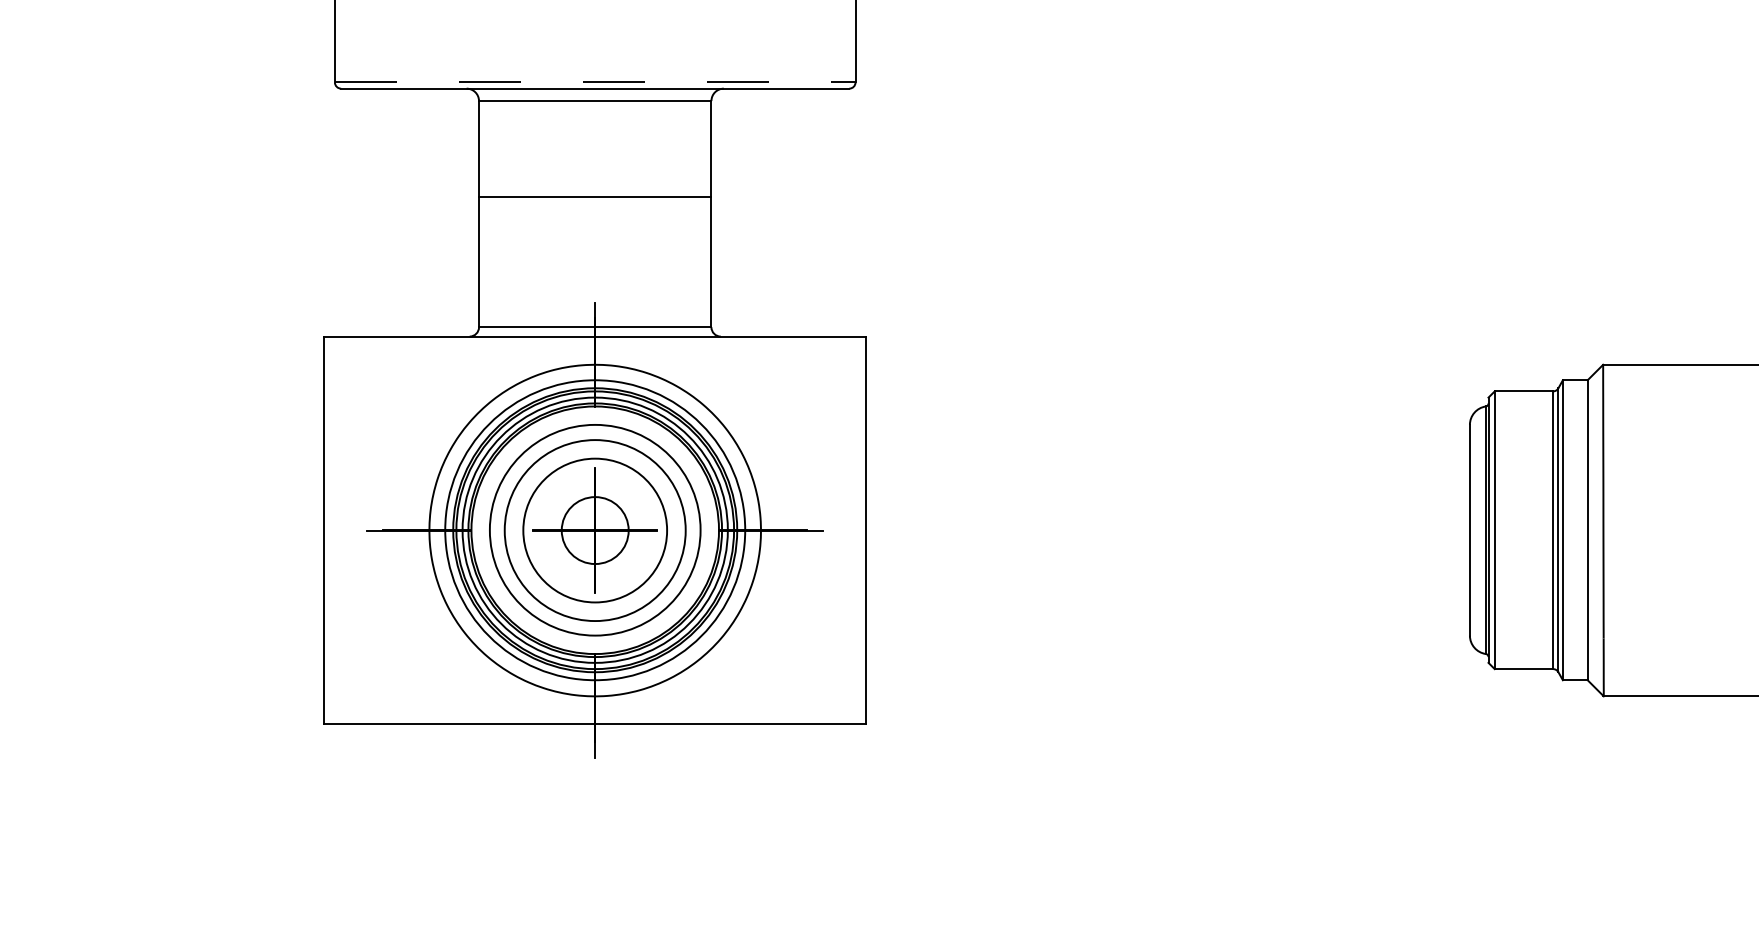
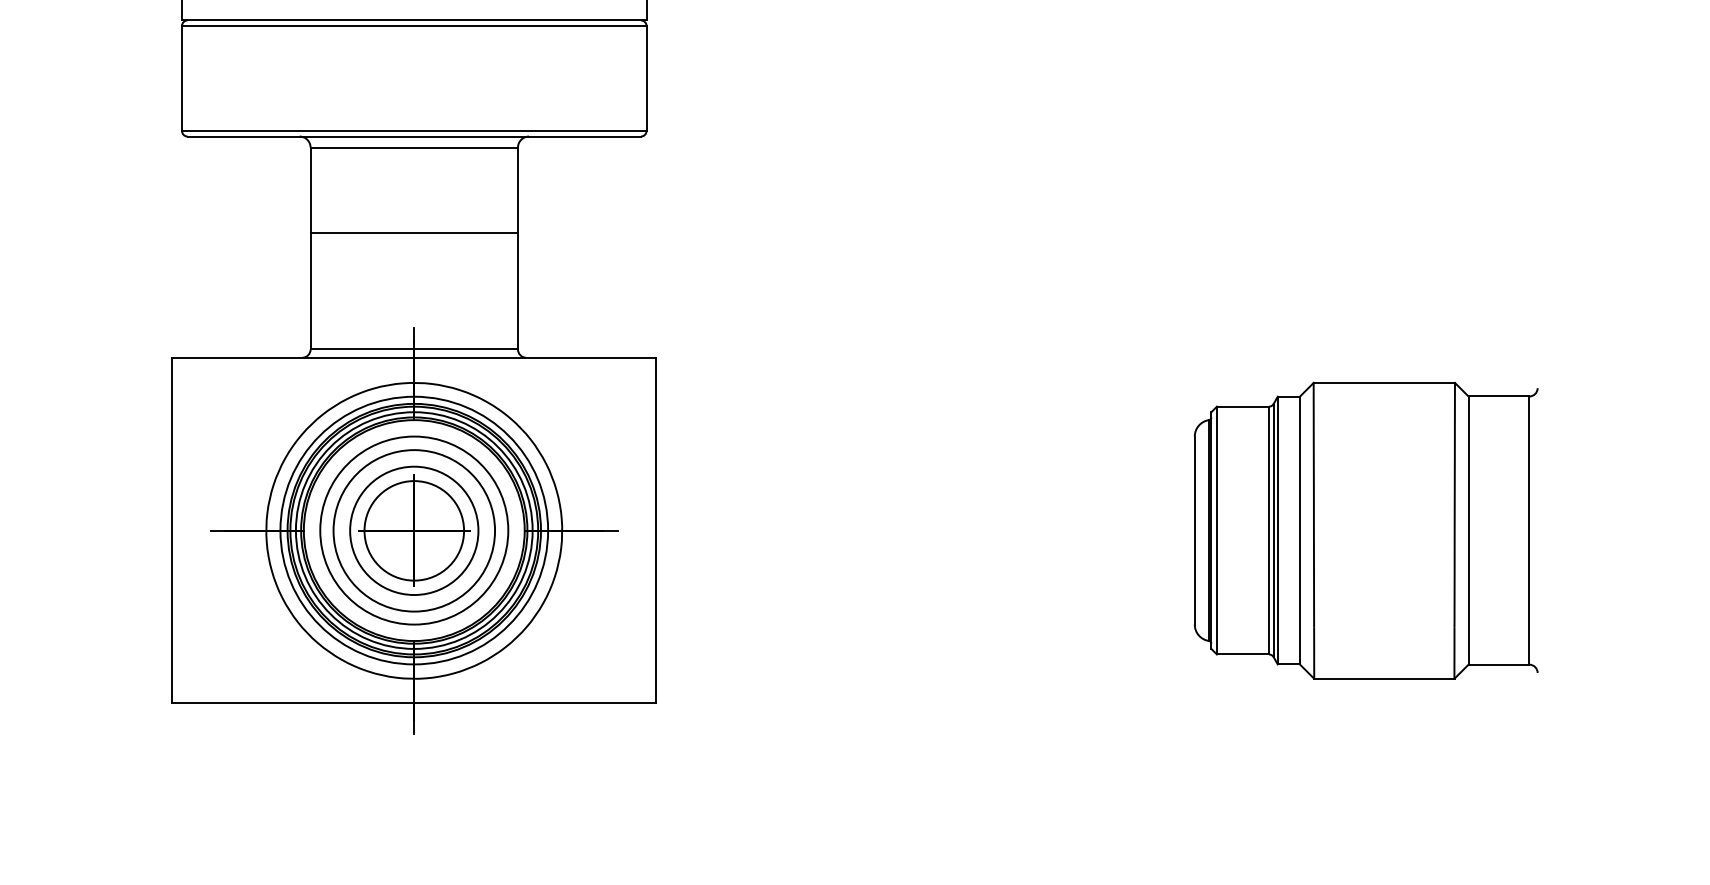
line: (595, 83) -> (414, 131), dashed -> solid
circle: (595, 530) -> (414, 530), size x1.67

